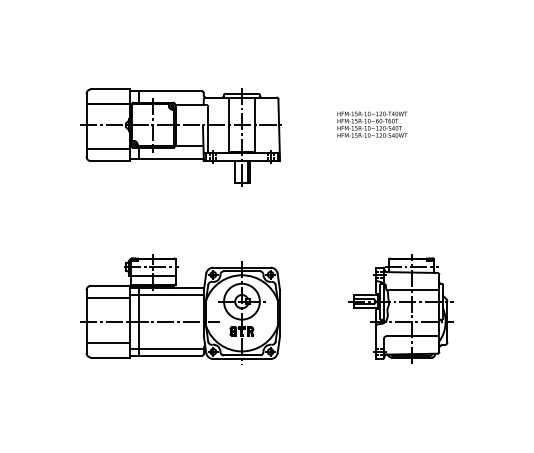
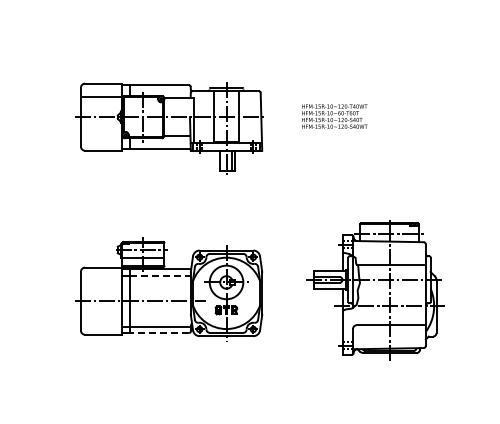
text: (372, 124) -> (334, 116), moved
line: (109, 149) -> (102, 139), removed
line: (171, 294) -> (160, 275), solid -> dashed
line: (109, 298) -> (102, 279), removed
part: (400, 308) -> (375, 288), size x1.4
line: (109, 343) -> (102, 321), removed
line: (170, 356) -> (159, 333), solid -> dashed

